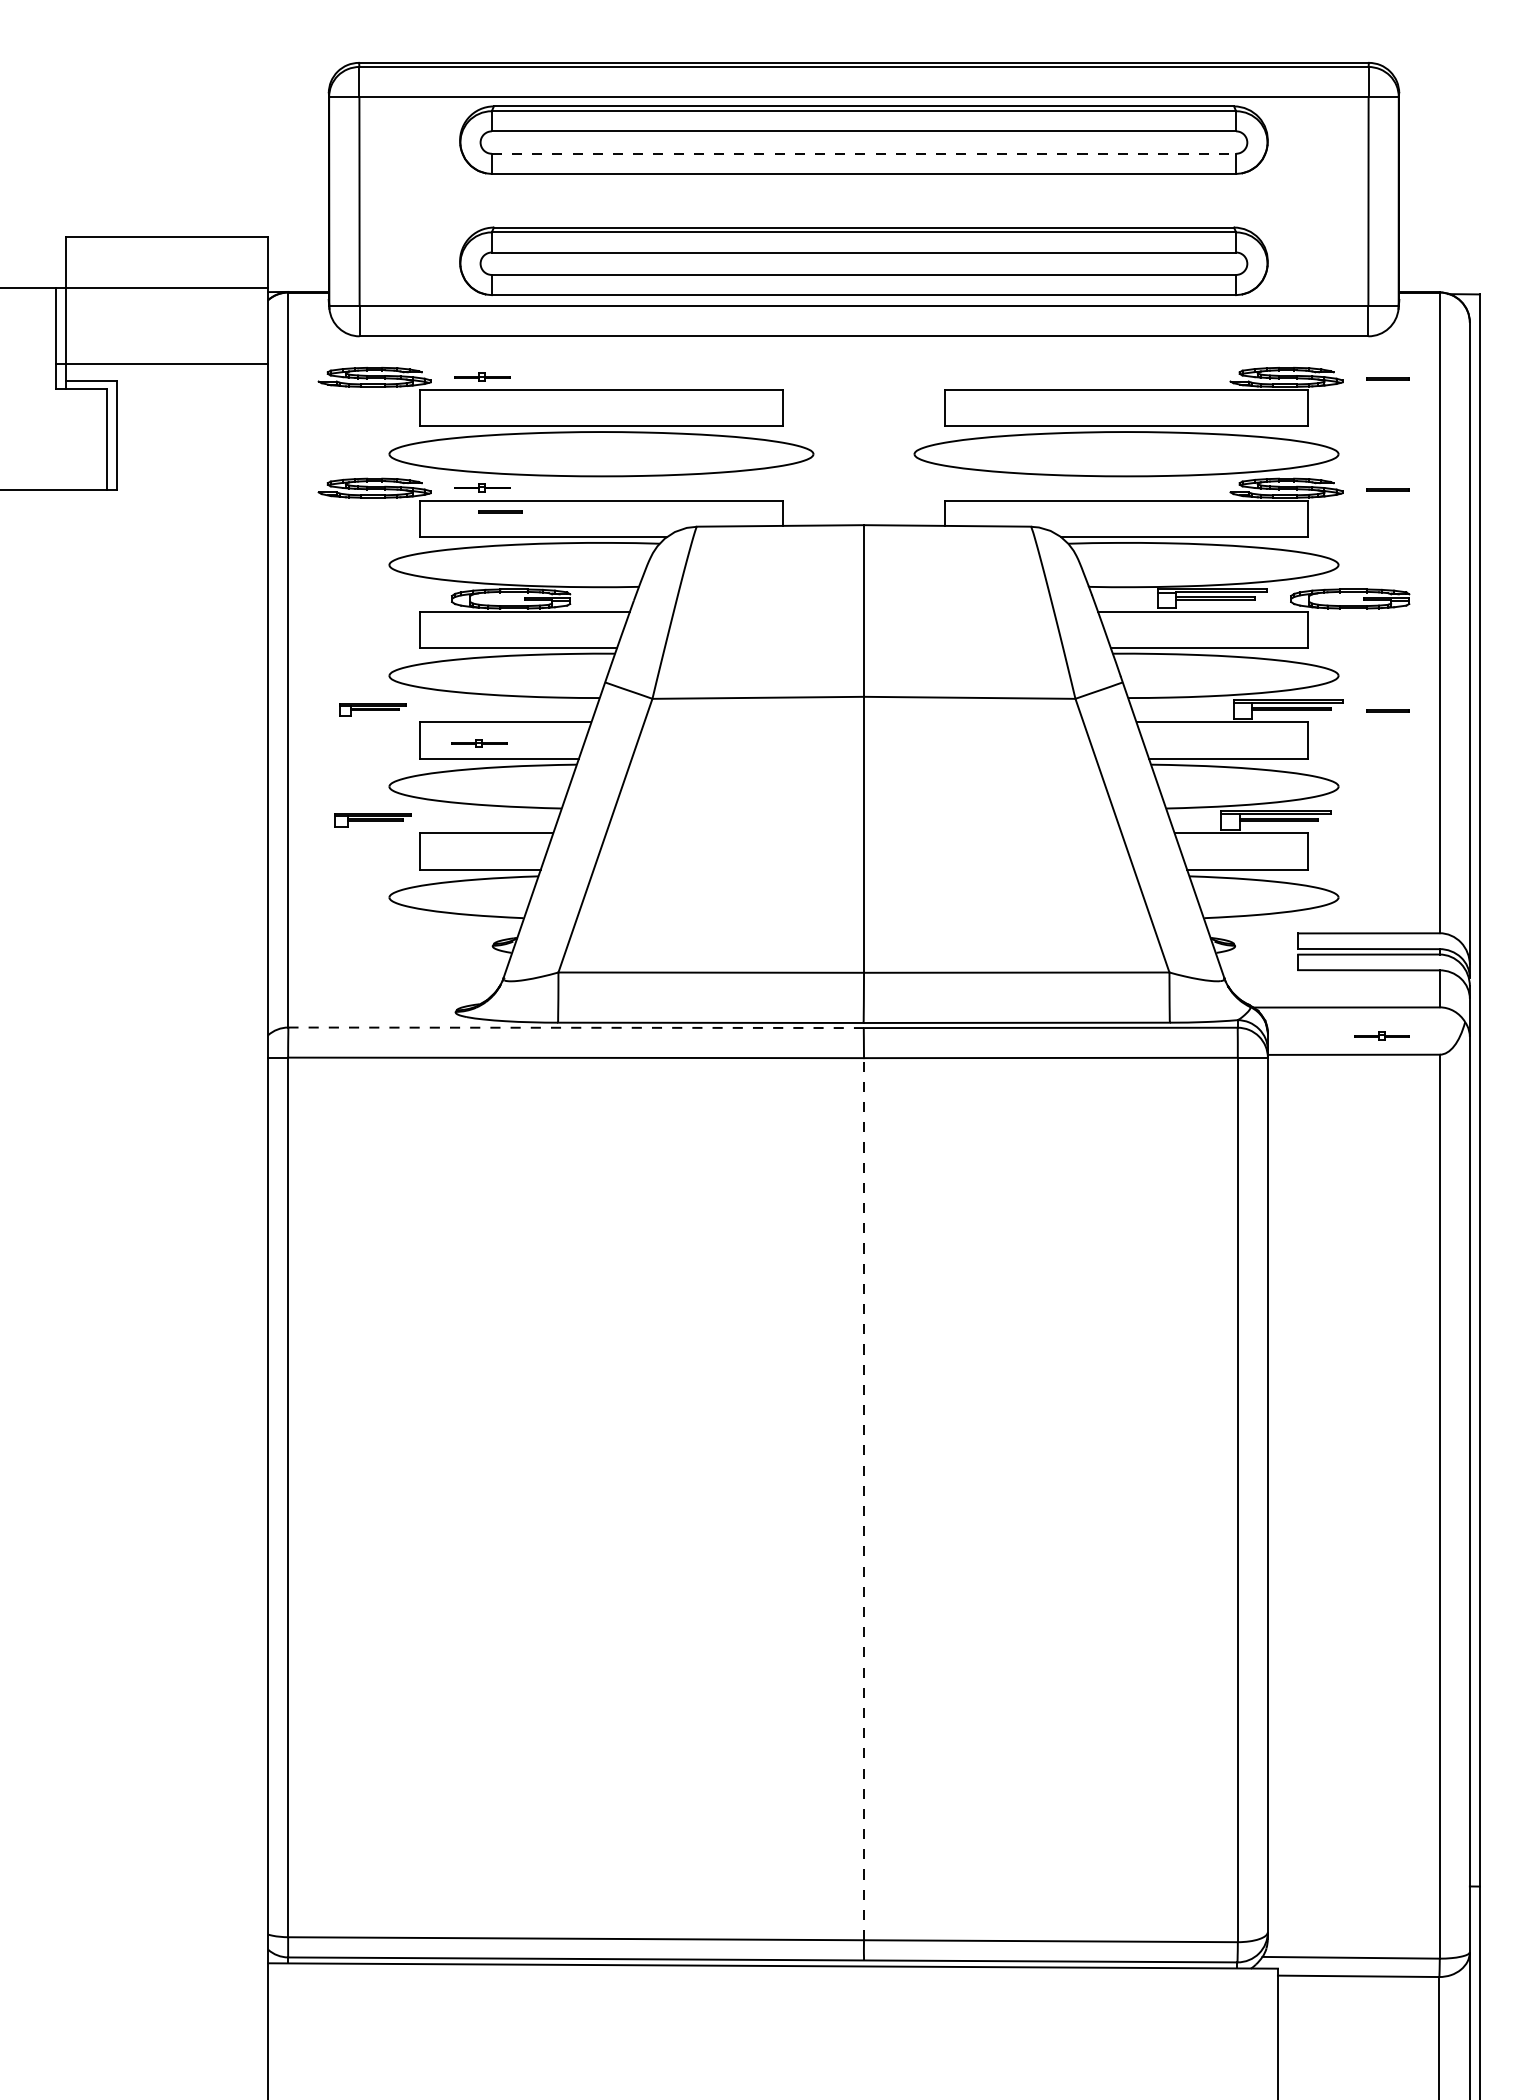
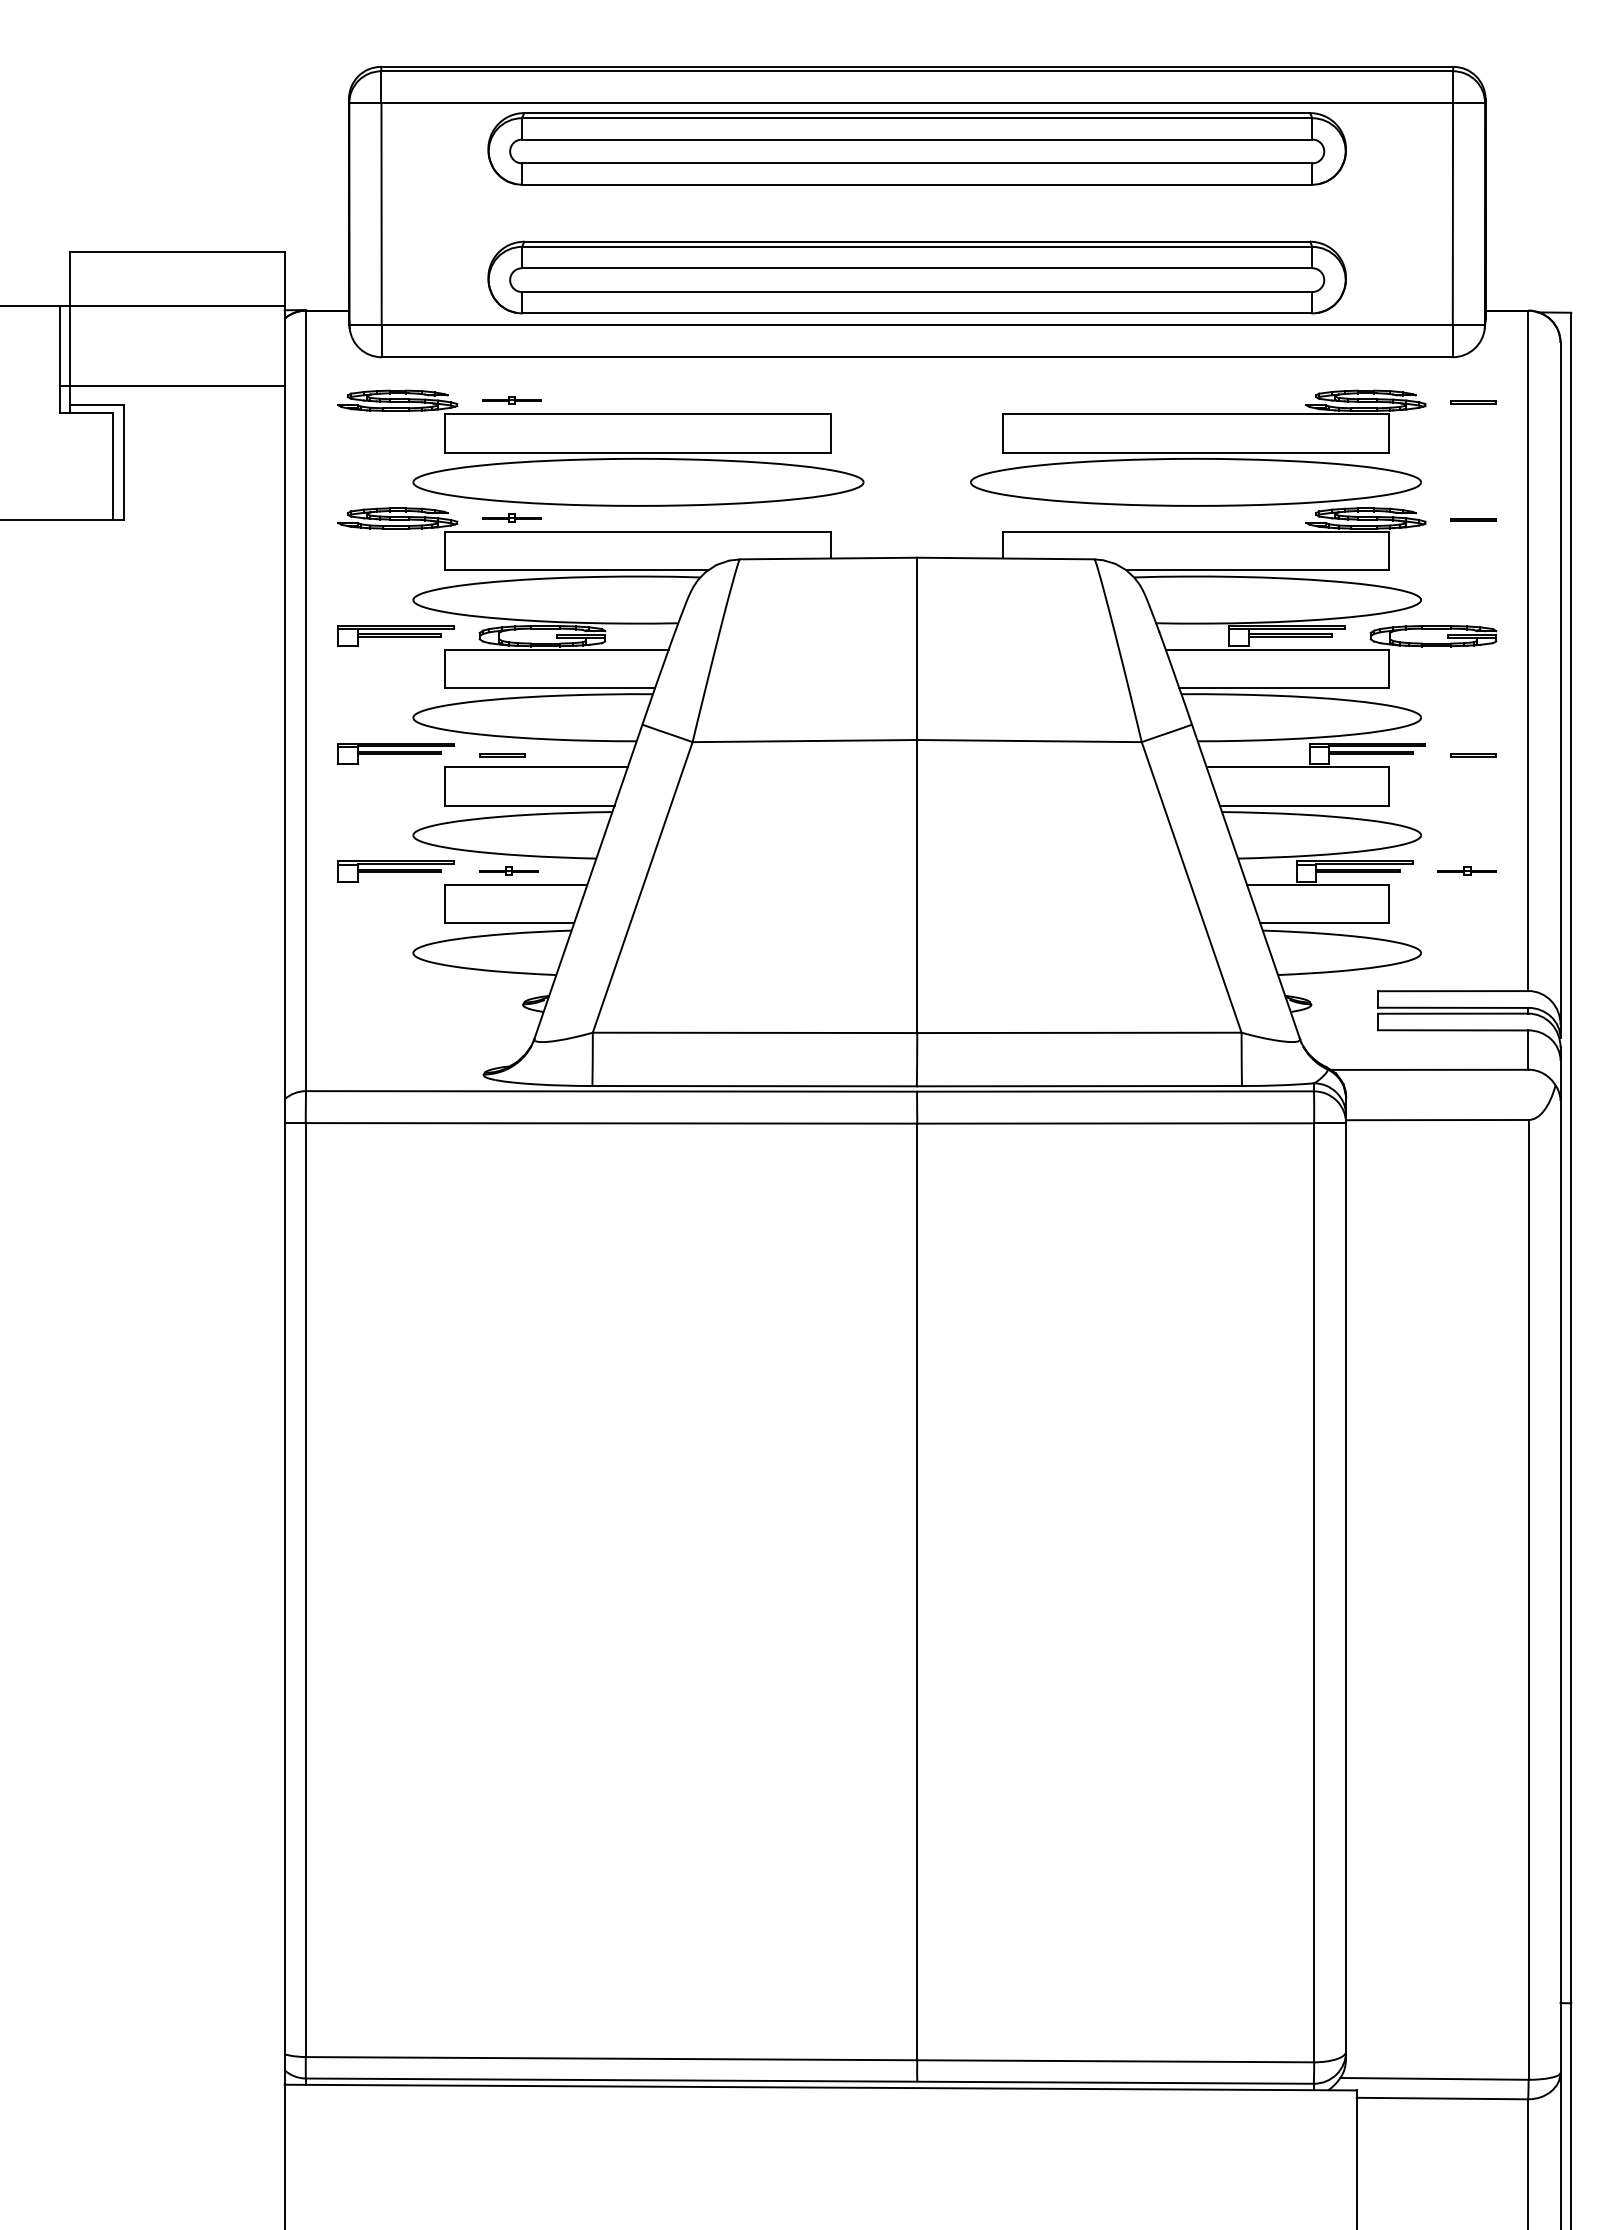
line: (864, 153) -> (917, 163), dashed -> solid
line: (500, 510) -> (502, 754), moved
part: (372, 598) -> (395, 635), added
part: (372, 709) -> (395, 753), size x1.67
part: (479, 742) -> (508, 870), moved
part: (372, 820) -> (395, 871), size x1.43
line: (576, 1027) -> (611, 1091), dashed -> solid
part: (1381, 1035) -> (1466, 870), moved
line: (864, 1498) -> (917, 1591), dashed -> solid

